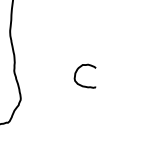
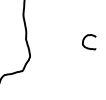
curve: (80, 83) -> (86, 46), moved

